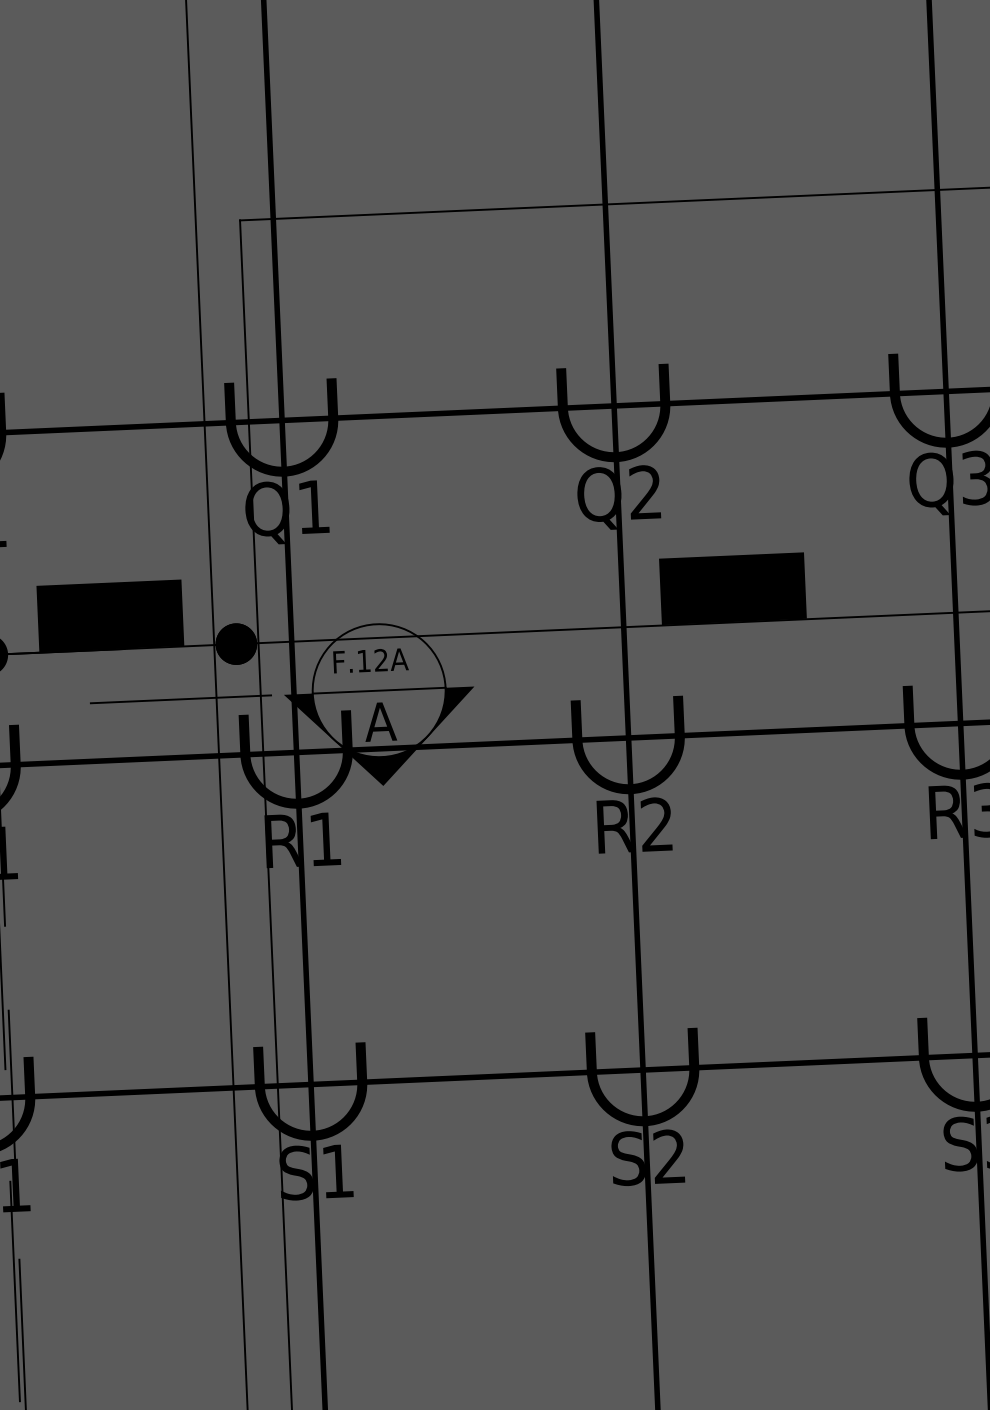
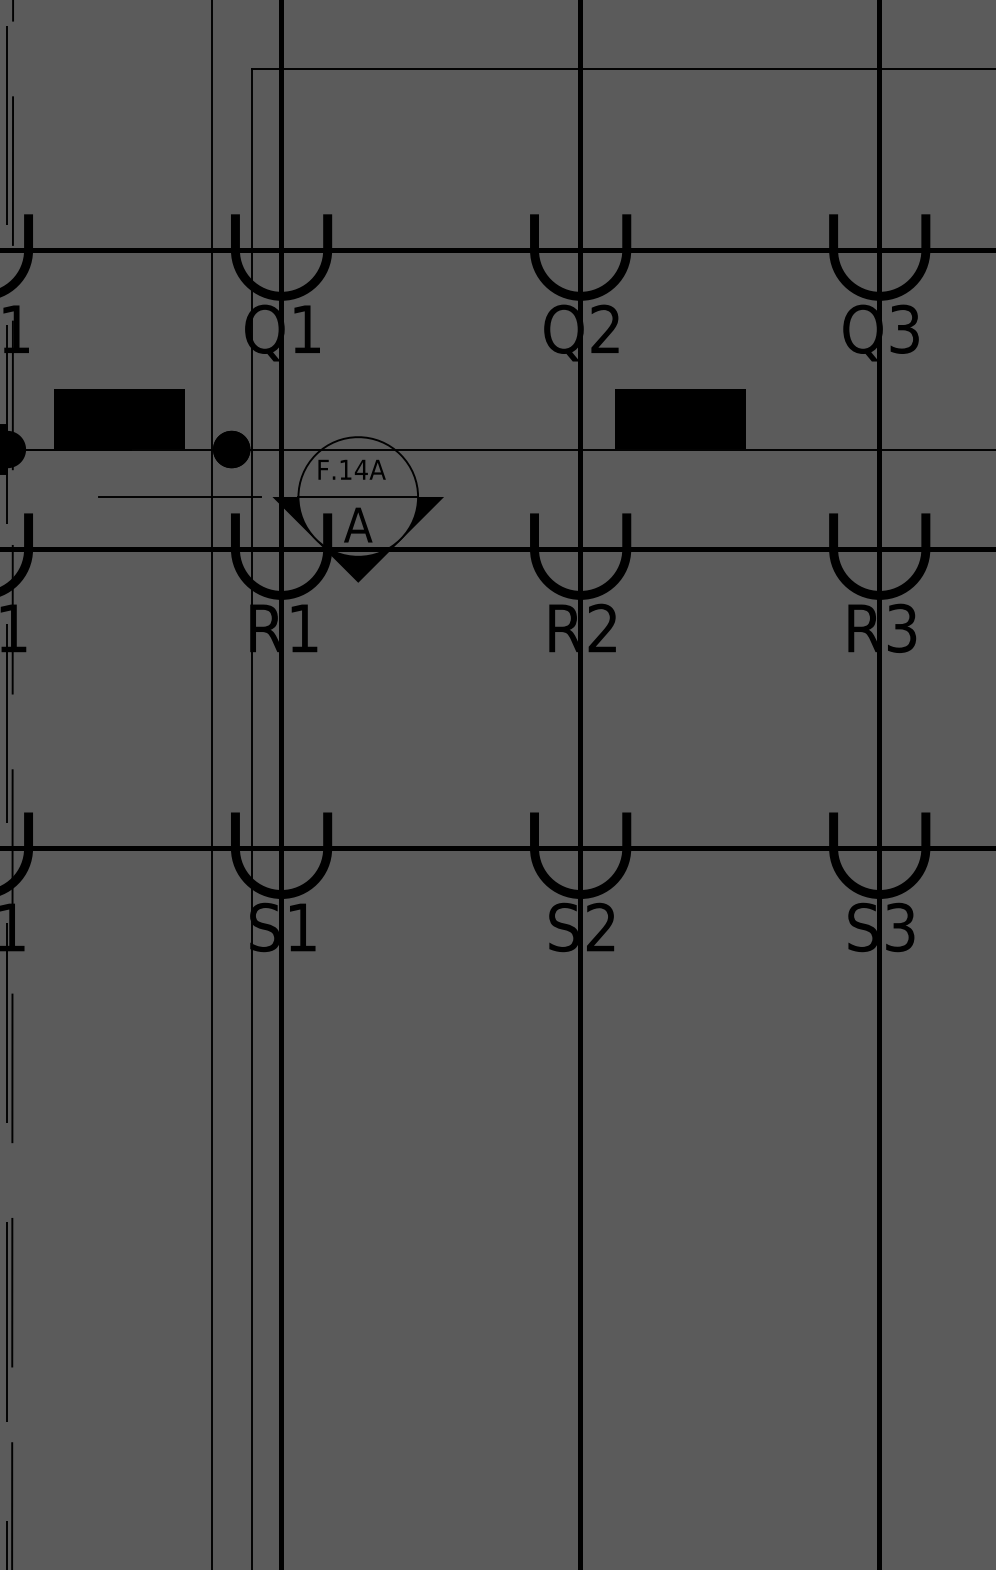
text: (381, 660) -> (361, 469), F.12A -> F.14A

